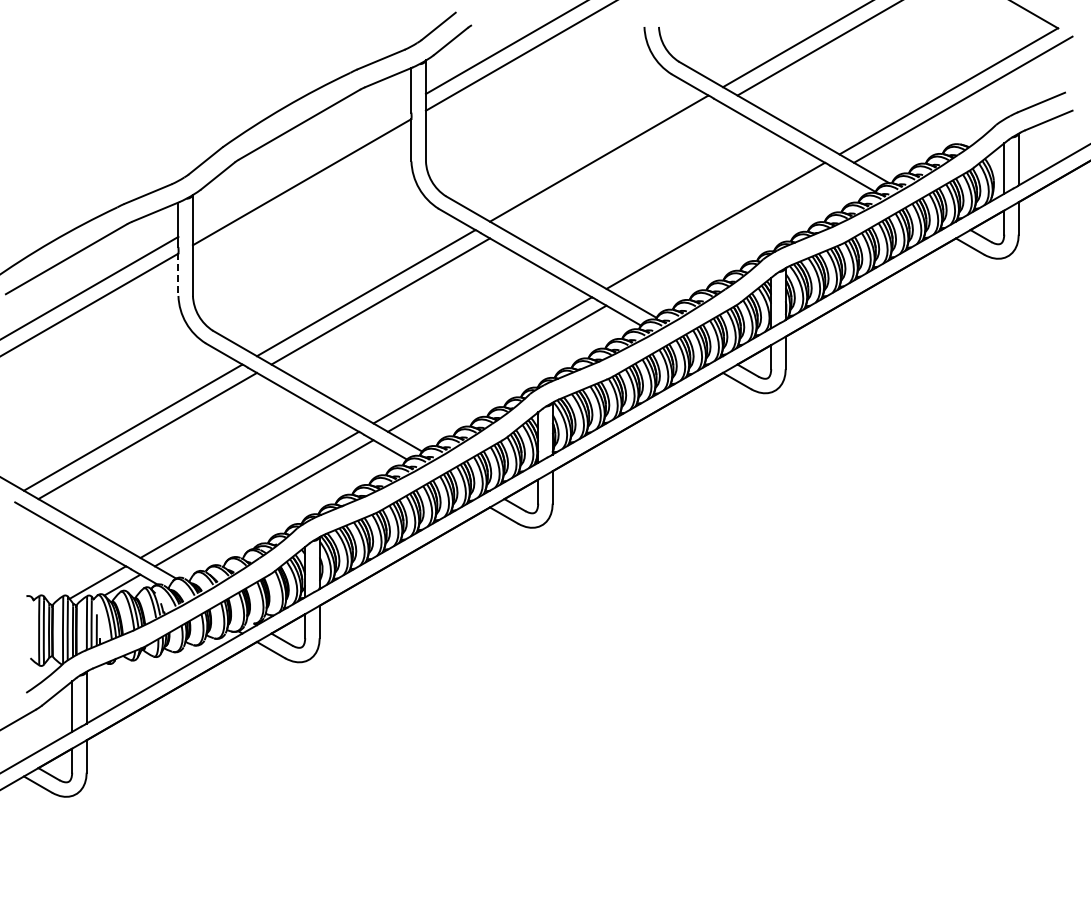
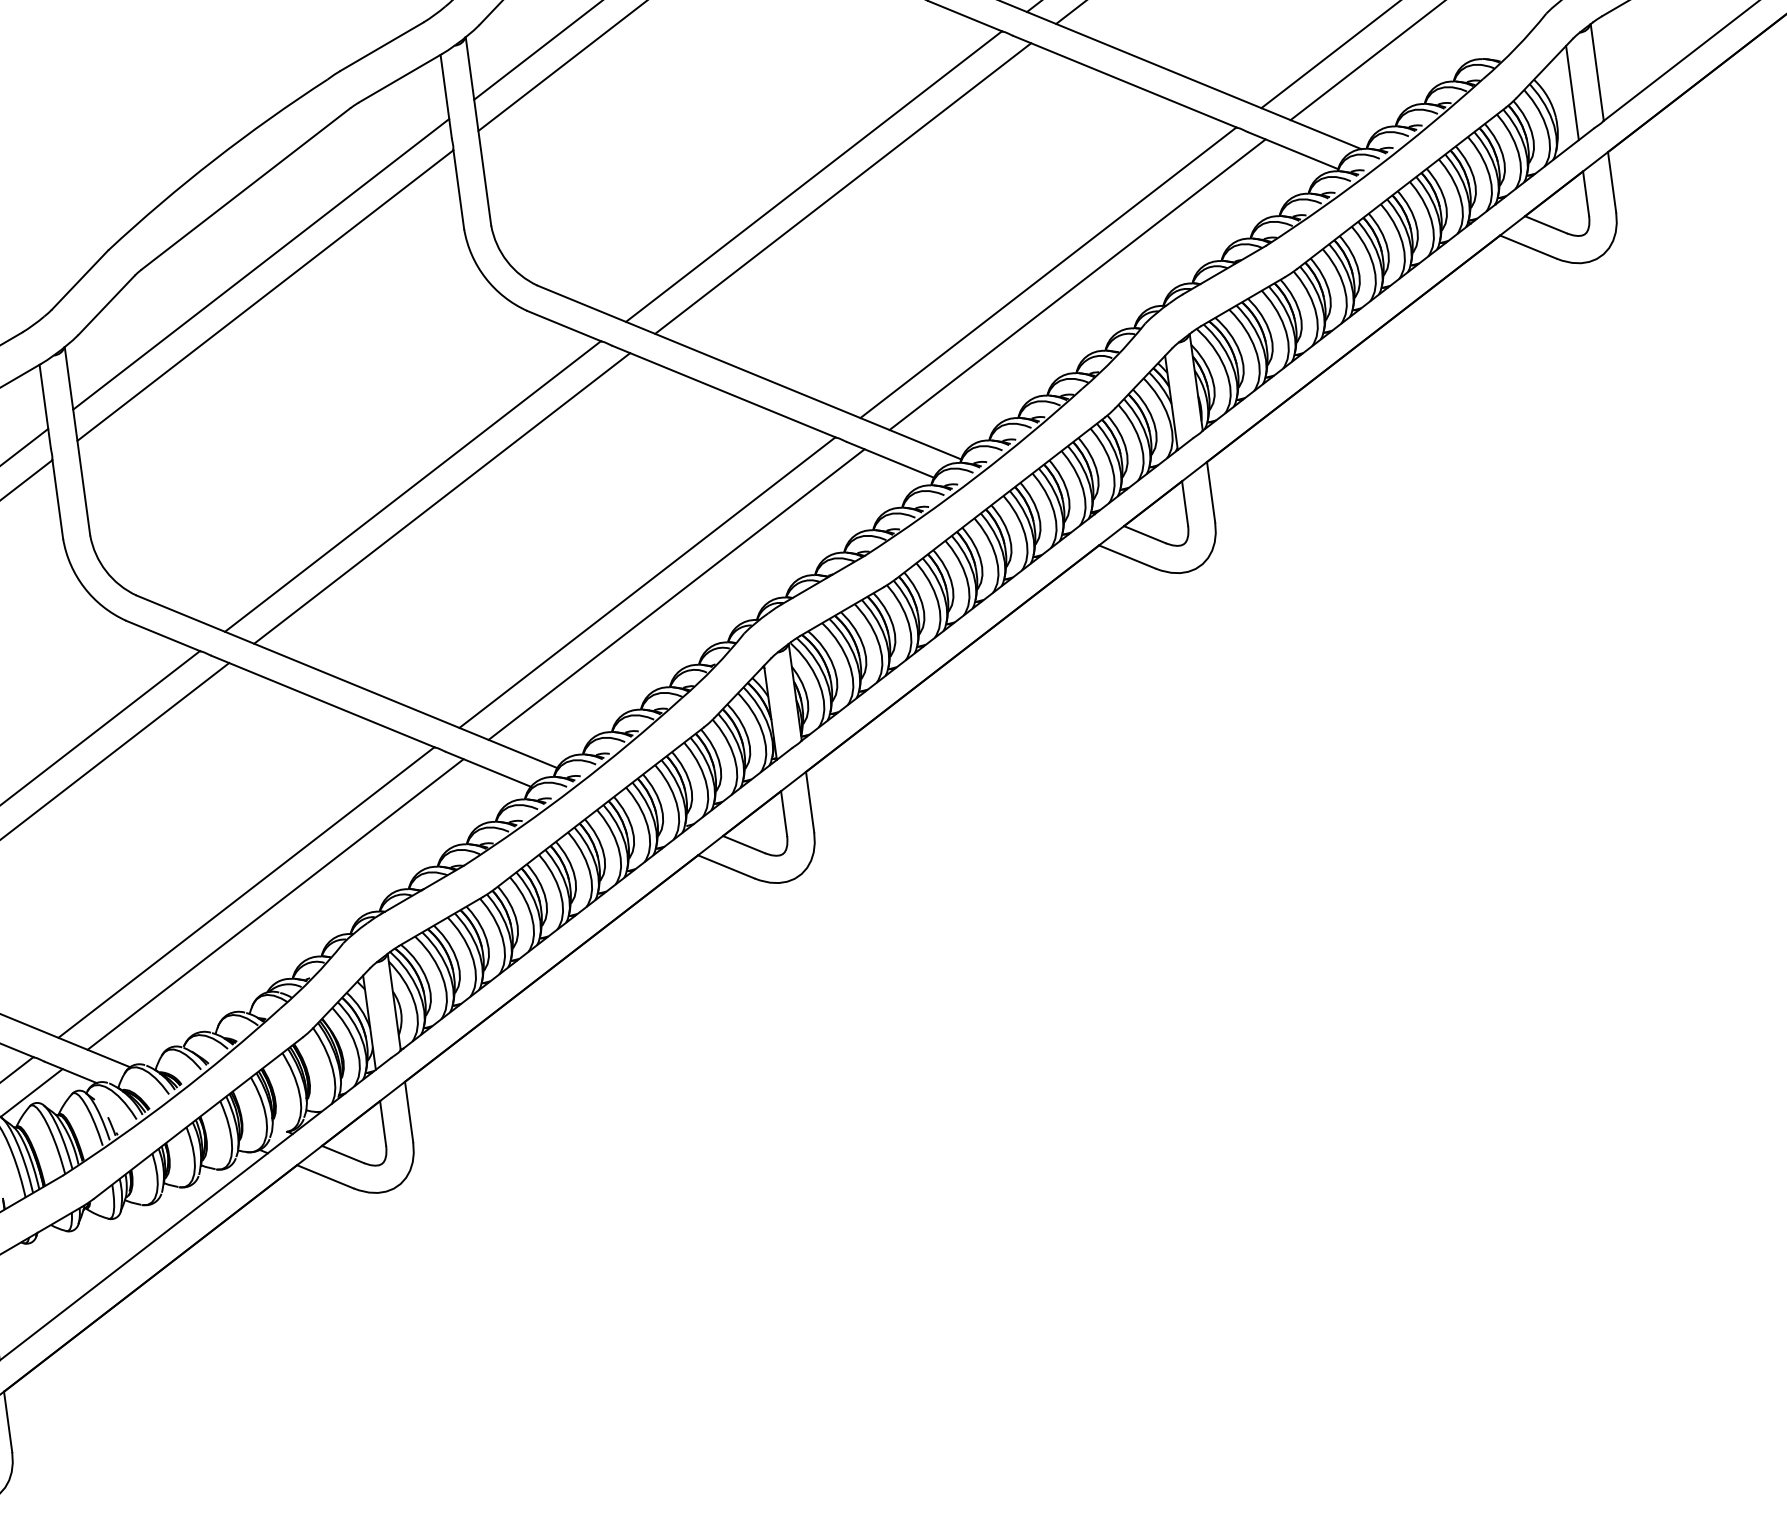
line: (301, 165) -> (259, 264), added
line: (613, 166) -> (842, 187), added
line: (730, 234) -> (1078, 285), added
line: (178, 275) -> (58, 500), dashed -> solid

